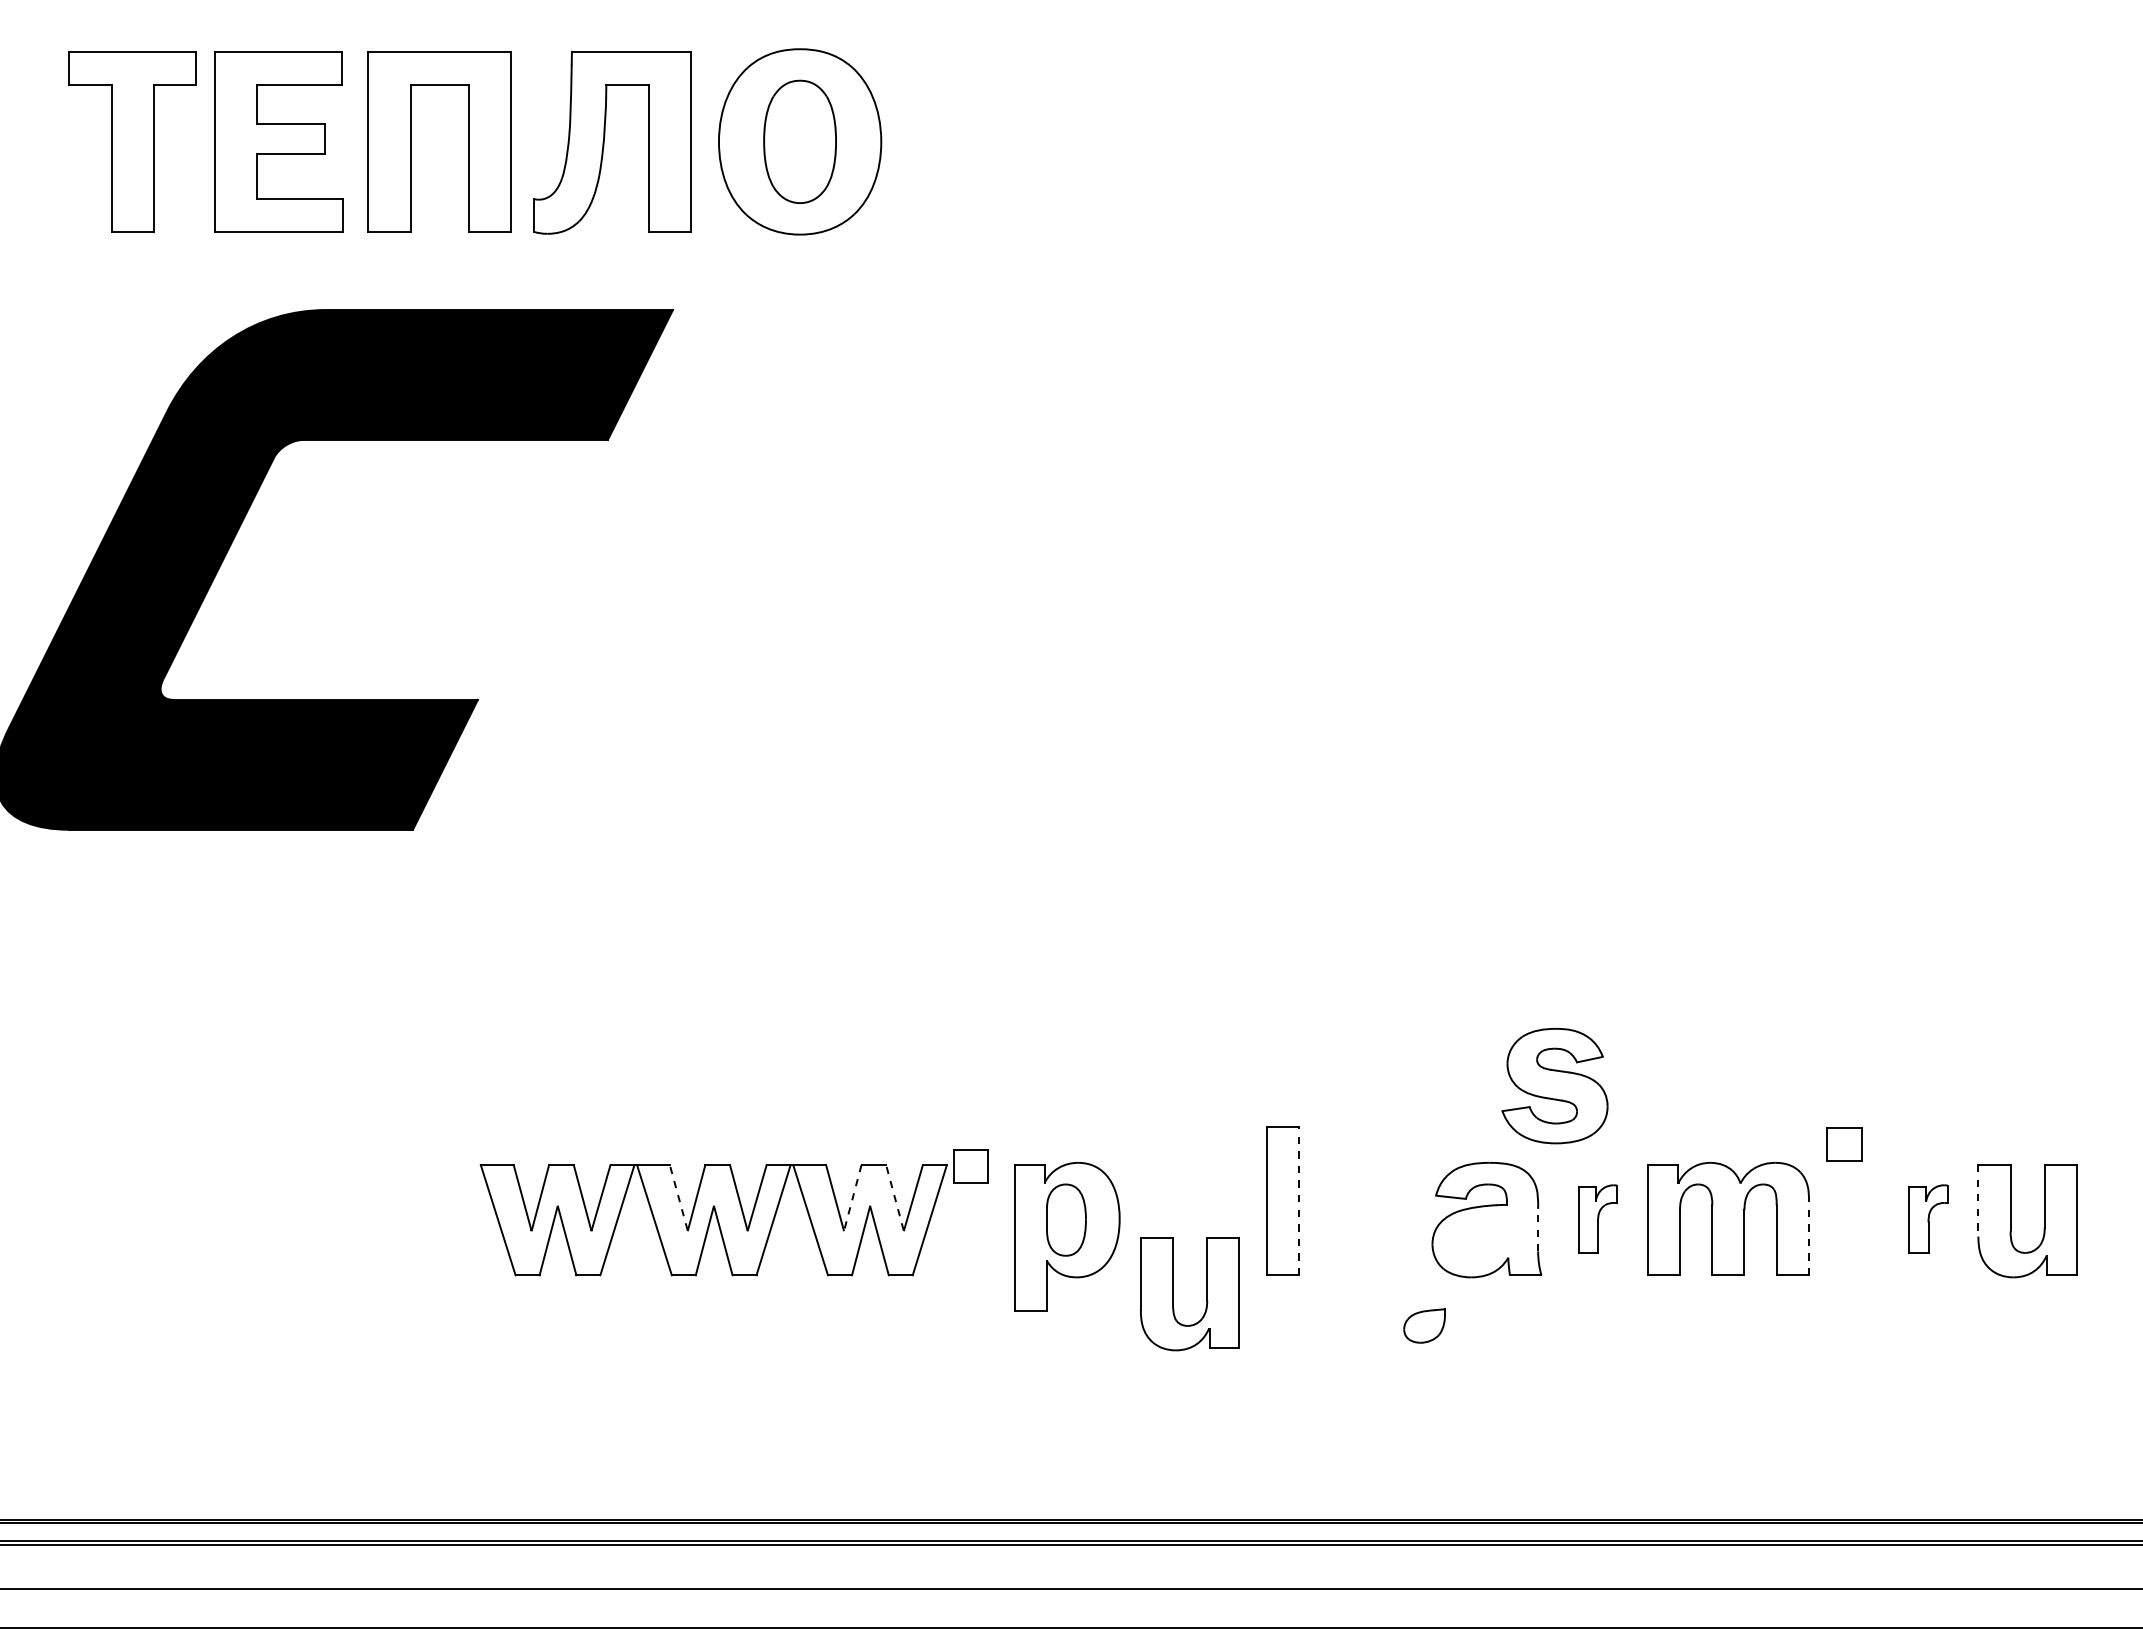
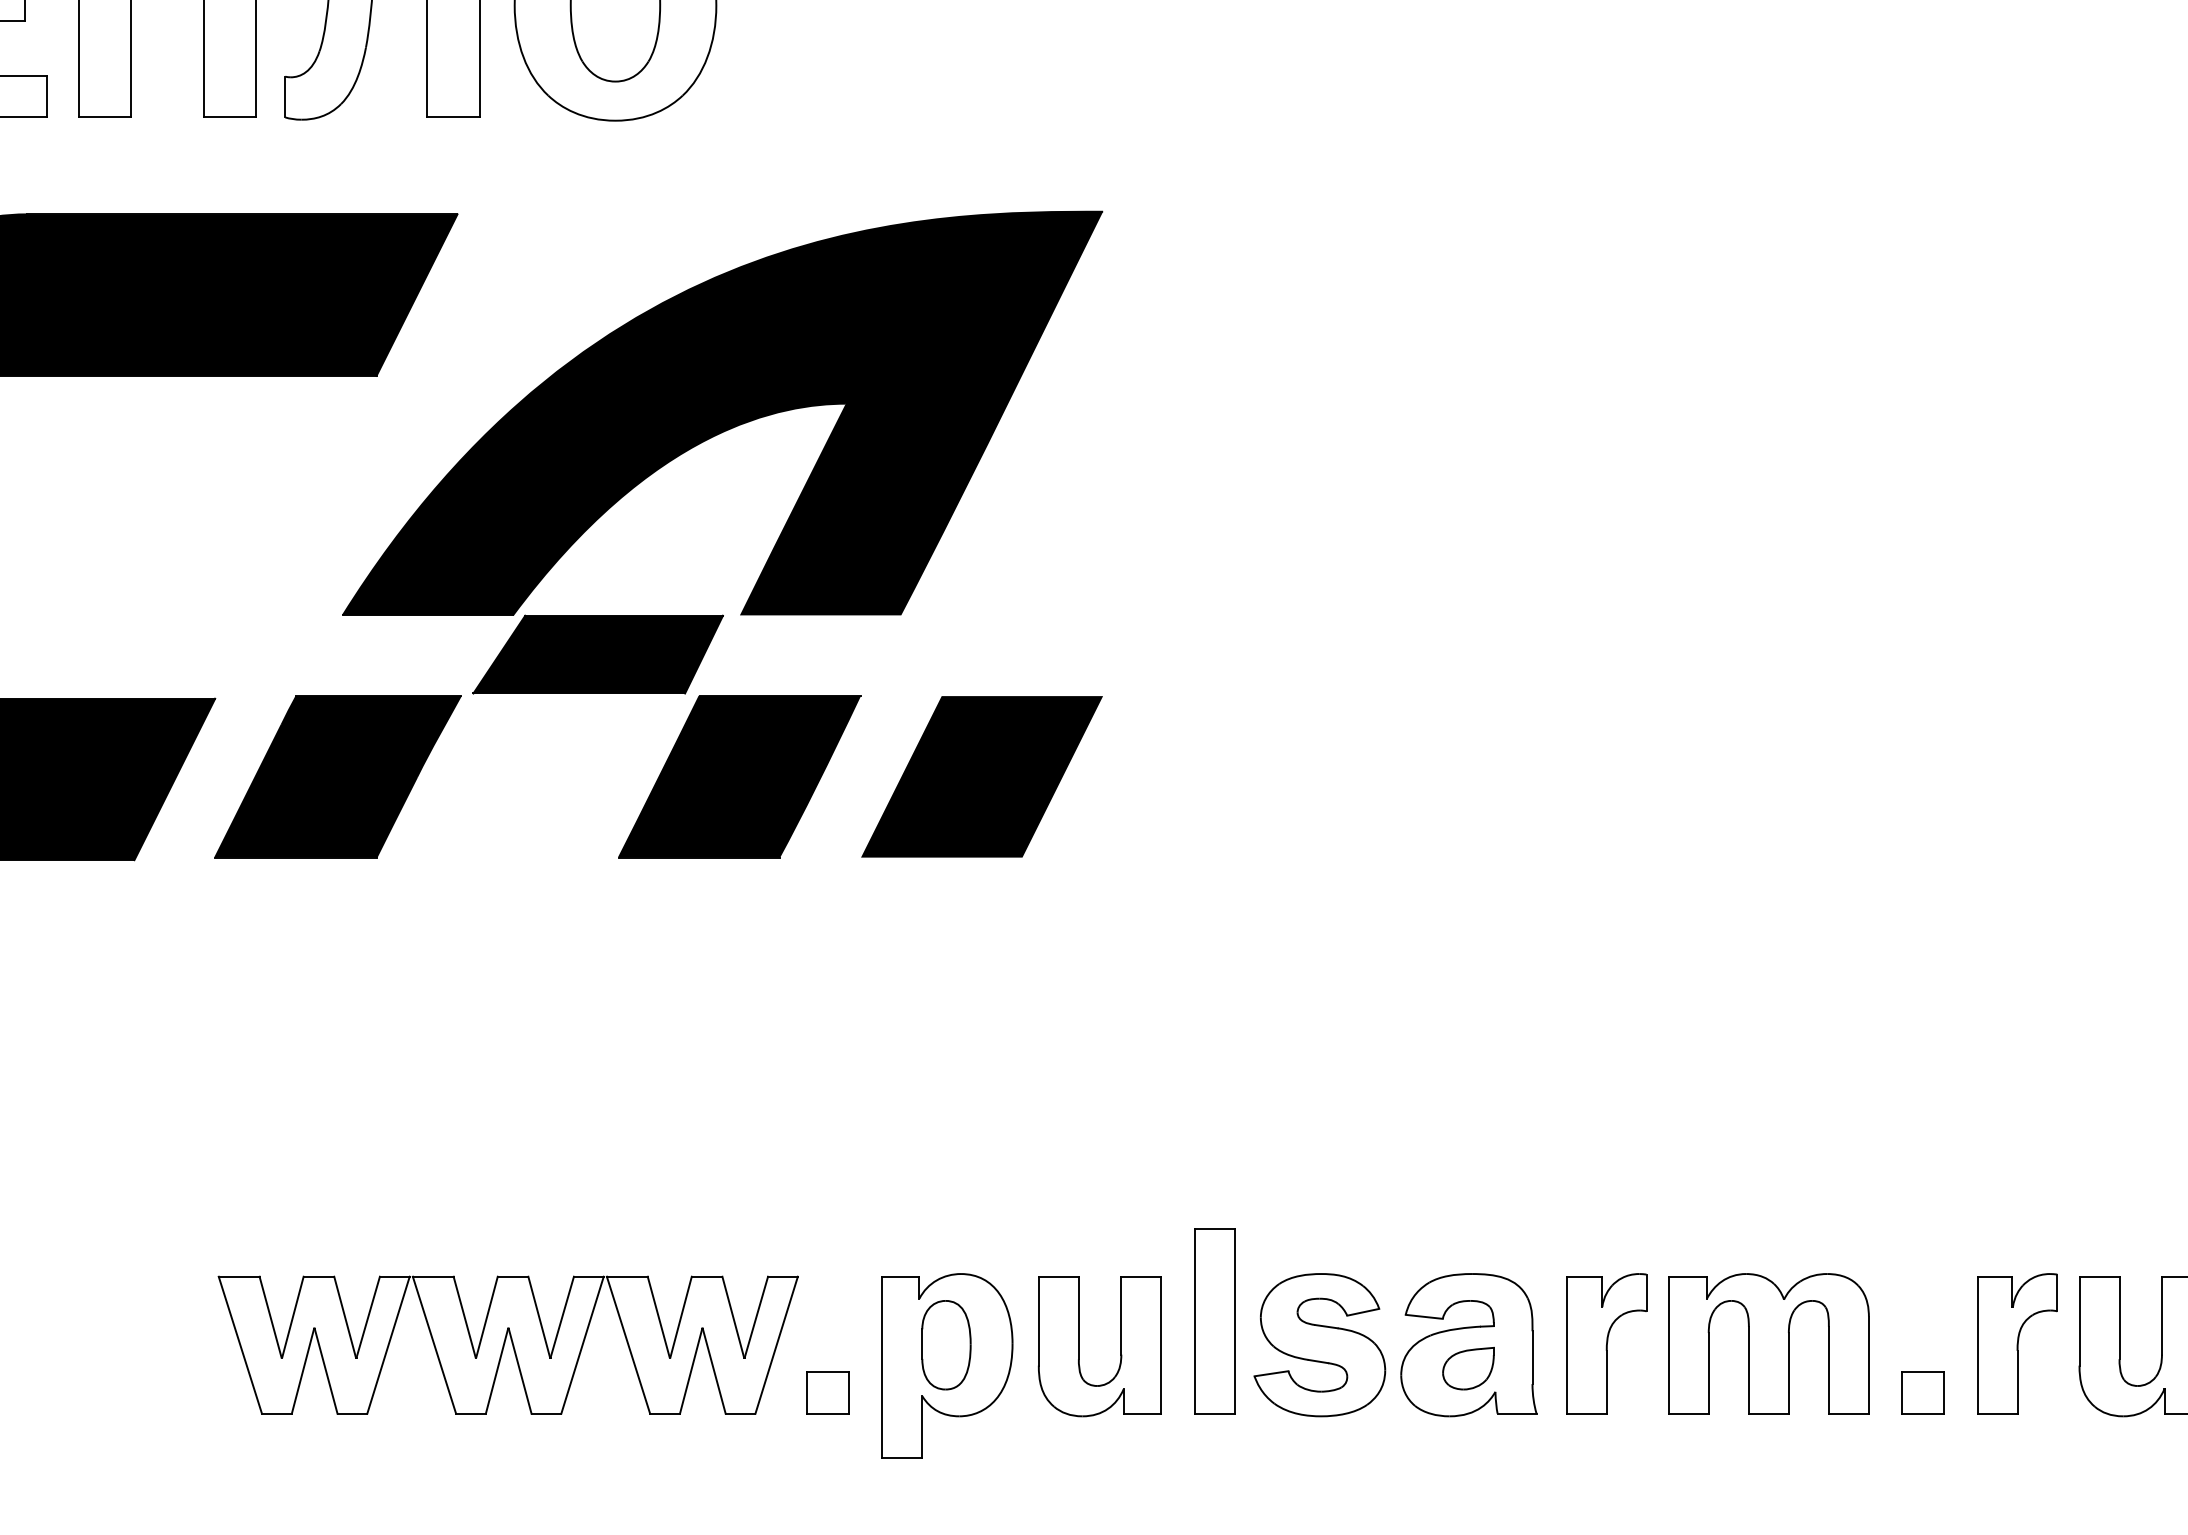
part: (808, 536) -> (625, 495), added
part: (1554, 1086) -> (1319, 1345), moved
part: (1844, 1144) -> (1923, 1392), moved
part: (970, 1166) -> (827, 1392), moved
line: (678, 1197) -> (464, 1317), dashed -> solid
line: (852, 1197) -> (680, 1317), dashed -> solid
line: (894, 1197) -> (732, 1317), dashed -> solid
line: (1298, 1200) -> (1234, 1320), dashed -> solid
line: (1978, 1200) -> (2079, 1320), dashed -> solid
part: (1597, 1218) -> (1606, 1343), size x1.67
part: (1928, 1218) -> (2017, 1343), size x1.67
line: (1538, 1229) -> (1532, 1356), dashed -> solid
line: (1808, 1235) -> (1868, 1364), dashed -> solid
part: (1173, 1294) -> (1079, 1346), moved
part: (1424, 1325) -> (1468, 1368), moved

